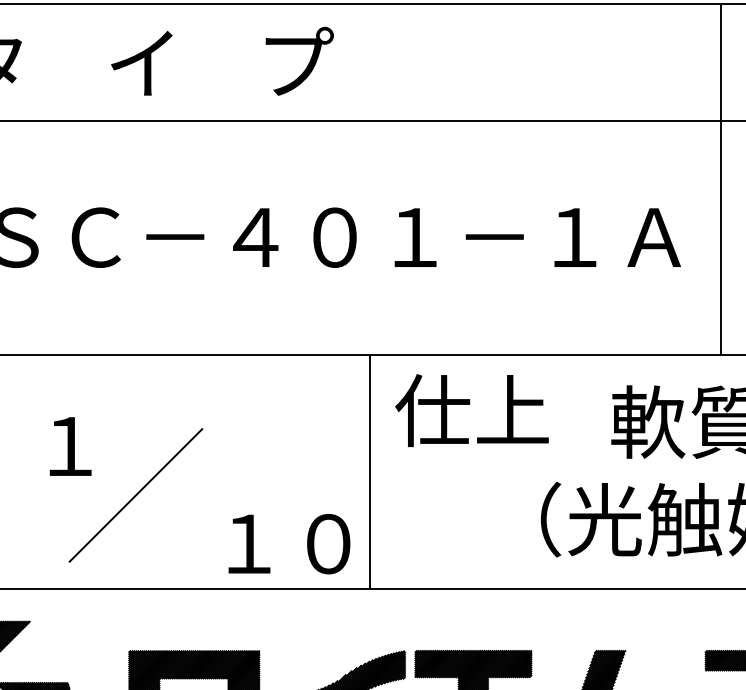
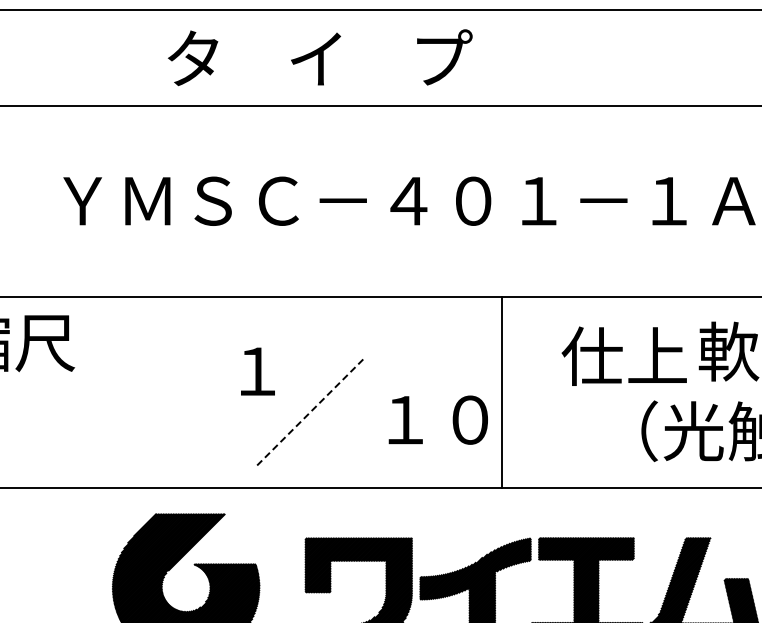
text: (471, 409) -> (623, 355), moved
line: (136, 495) -> (311, 411), solid -> dashed
text: (288, 543) -> (437, 419), moved

